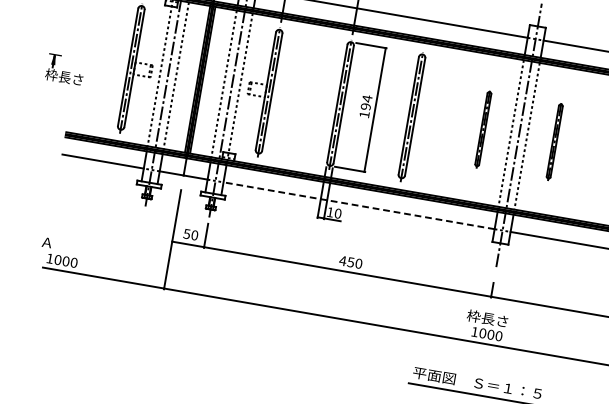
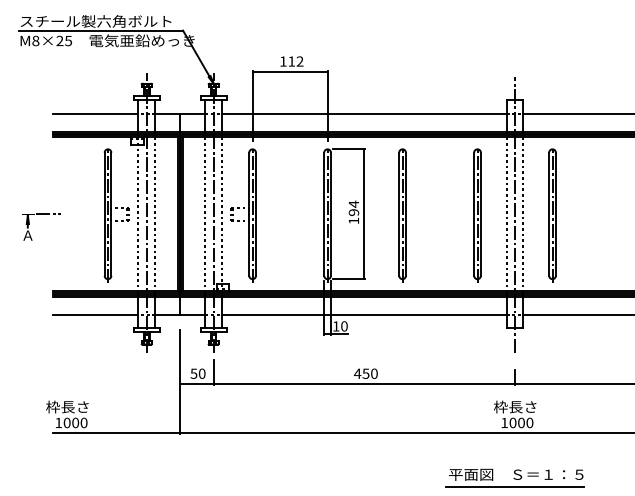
line: (74, 58) -> (48, 214), added
text: (63, 77) -> (40, 235), 枠長さ -> Ａ
part: (483, 129) -> (477, 215), size x1.67
part: (554, 142) -> (552, 215), size x1.67
line: (358, 205) -> (363, 314), dashed -> solid
text: (61, 244) -> (67, 406), Ａ -> 枠長さ

